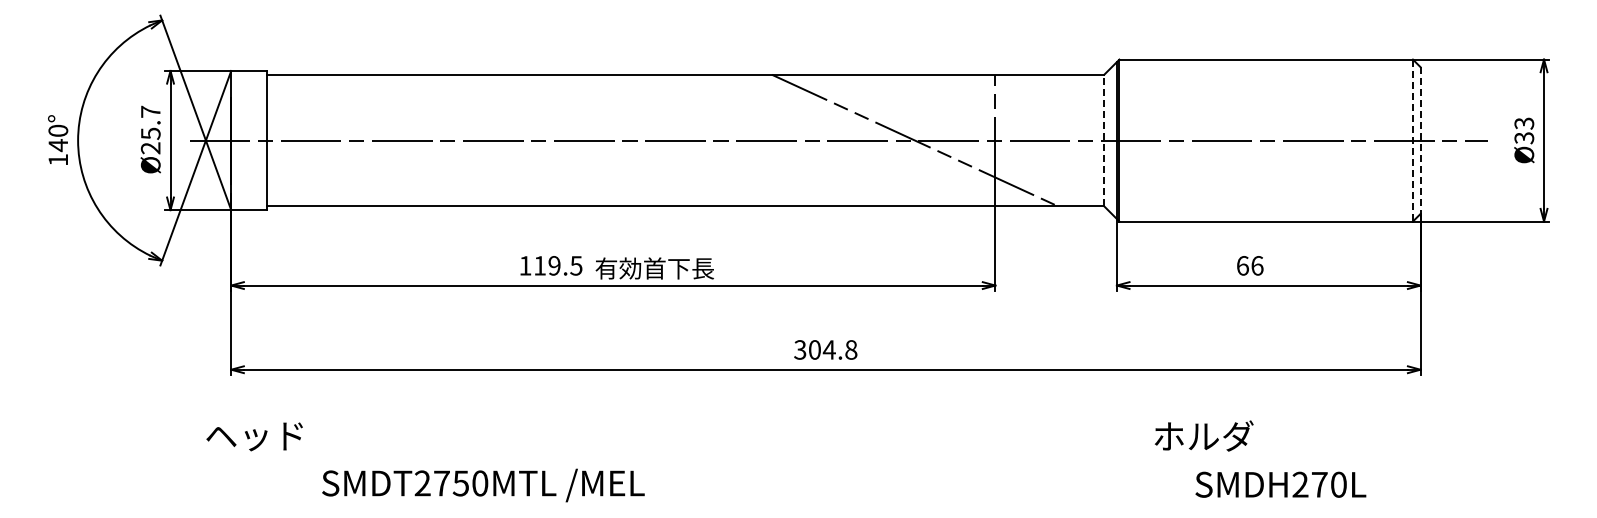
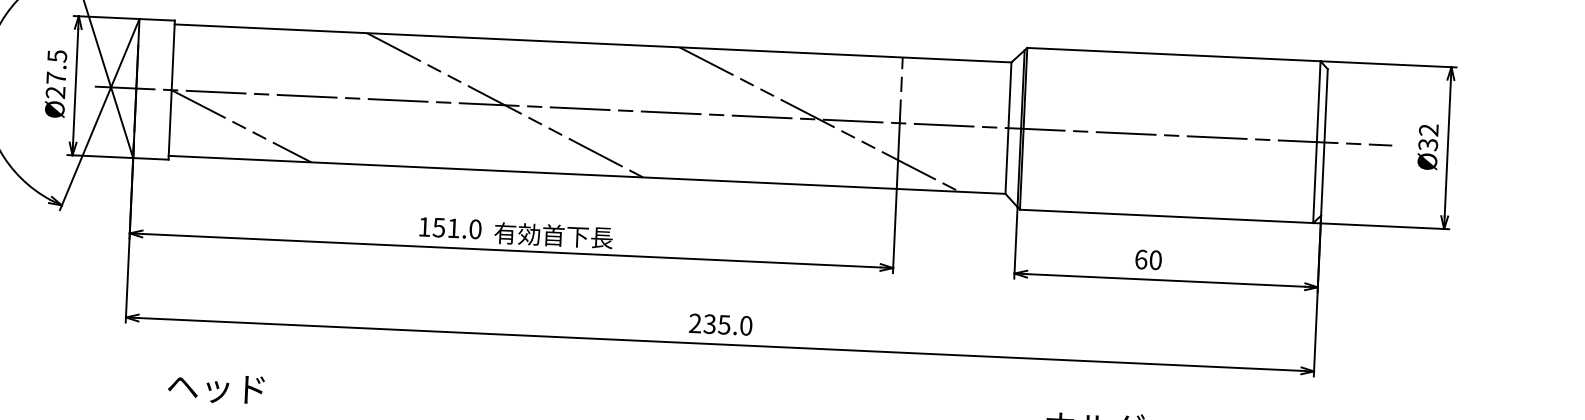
text: (150, 122) -> (56, 66), Ø25.7 -> Ø27.5
text: (1524, 123) -> (1429, 130), Ø33 -> Ø32
line: (600, 140) -> (505, 105), added
line: (1104, 140) -> (1008, 128), dashed -> solid
line: (1412, 140) -> (1316, 142), dashed -> solid
line: (1420, 141) -> (1324, 143), dashed -> solid
line: (337, 173) -> (241, 126), added
text: (557, 265) -> (456, 228), 119.5 -> 151.0
text: (1257, 265) -> (1155, 259), 66 -> 60
text: (825, 349) -> (720, 324), 304.8 -> 235.0
text: (254, 436) -> (216, 388), moved

